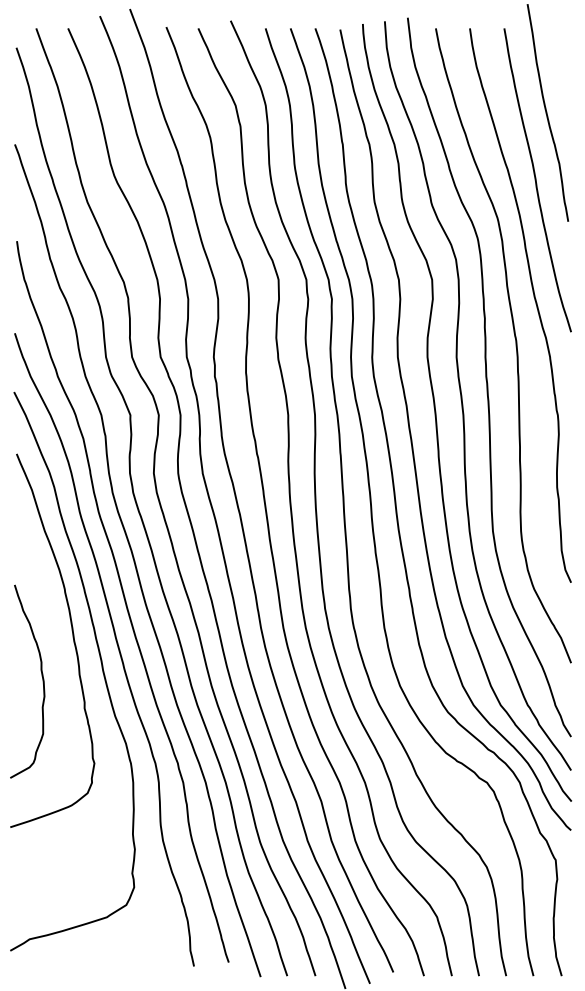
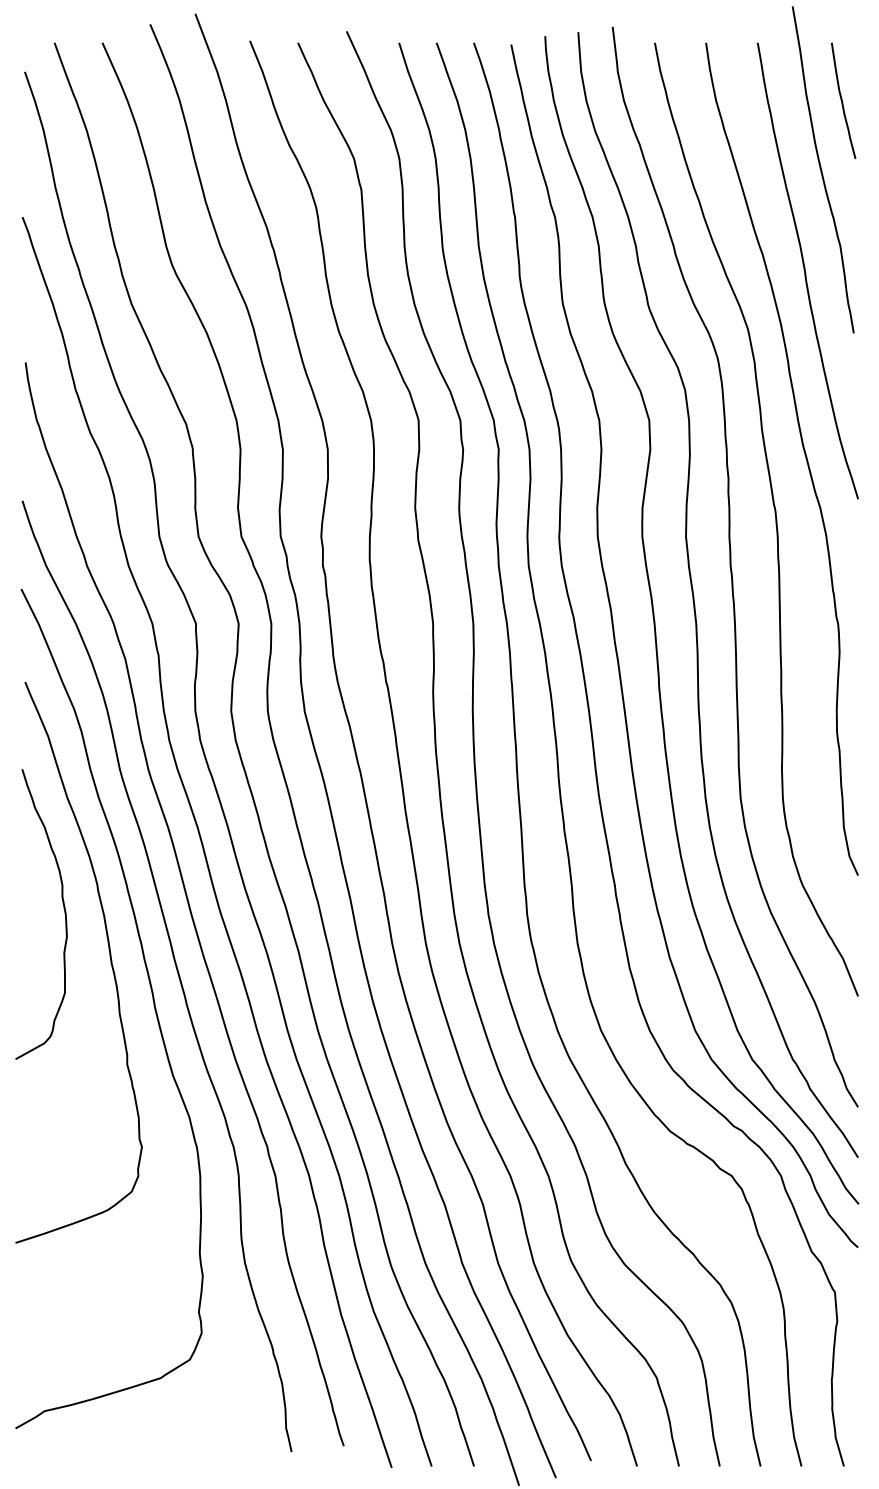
curve: (561, 66) -> (843, 100), added
curve: (41, 676) -> (62, 906), moved

